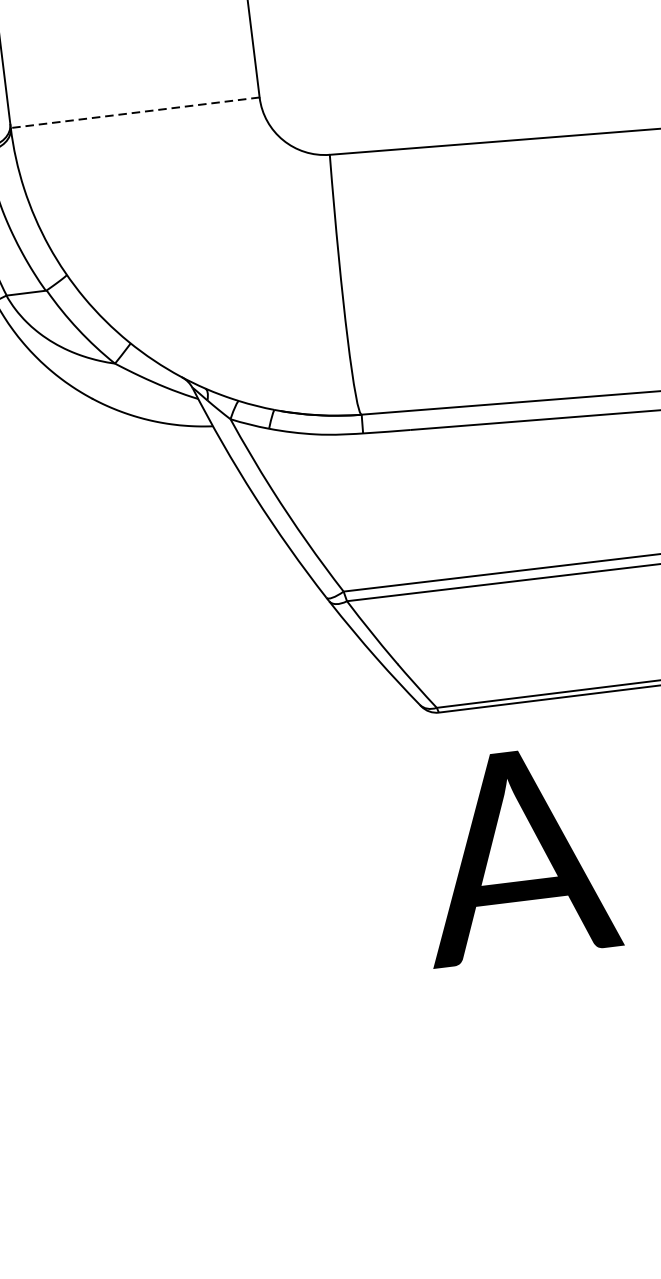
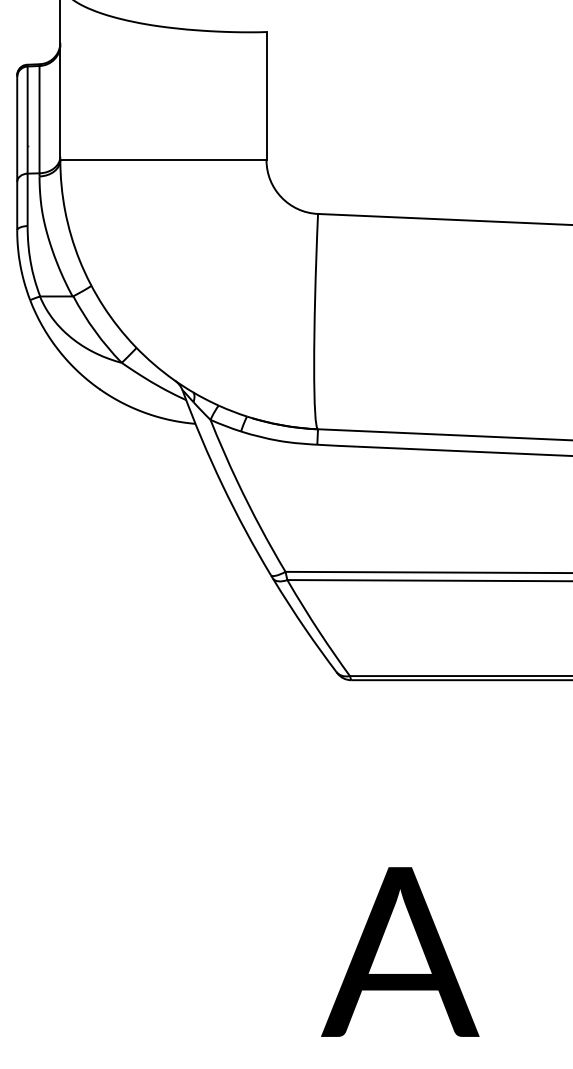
line: (134, 113) -> (162, 160), dashed -> solid
text: (516, 854) -> (400, 951), moved

